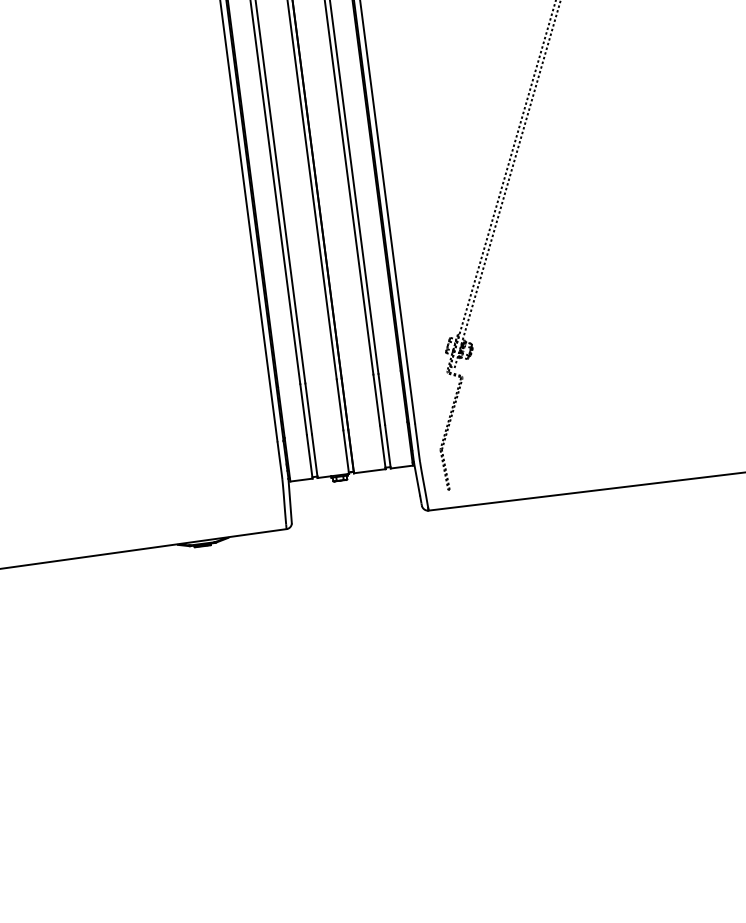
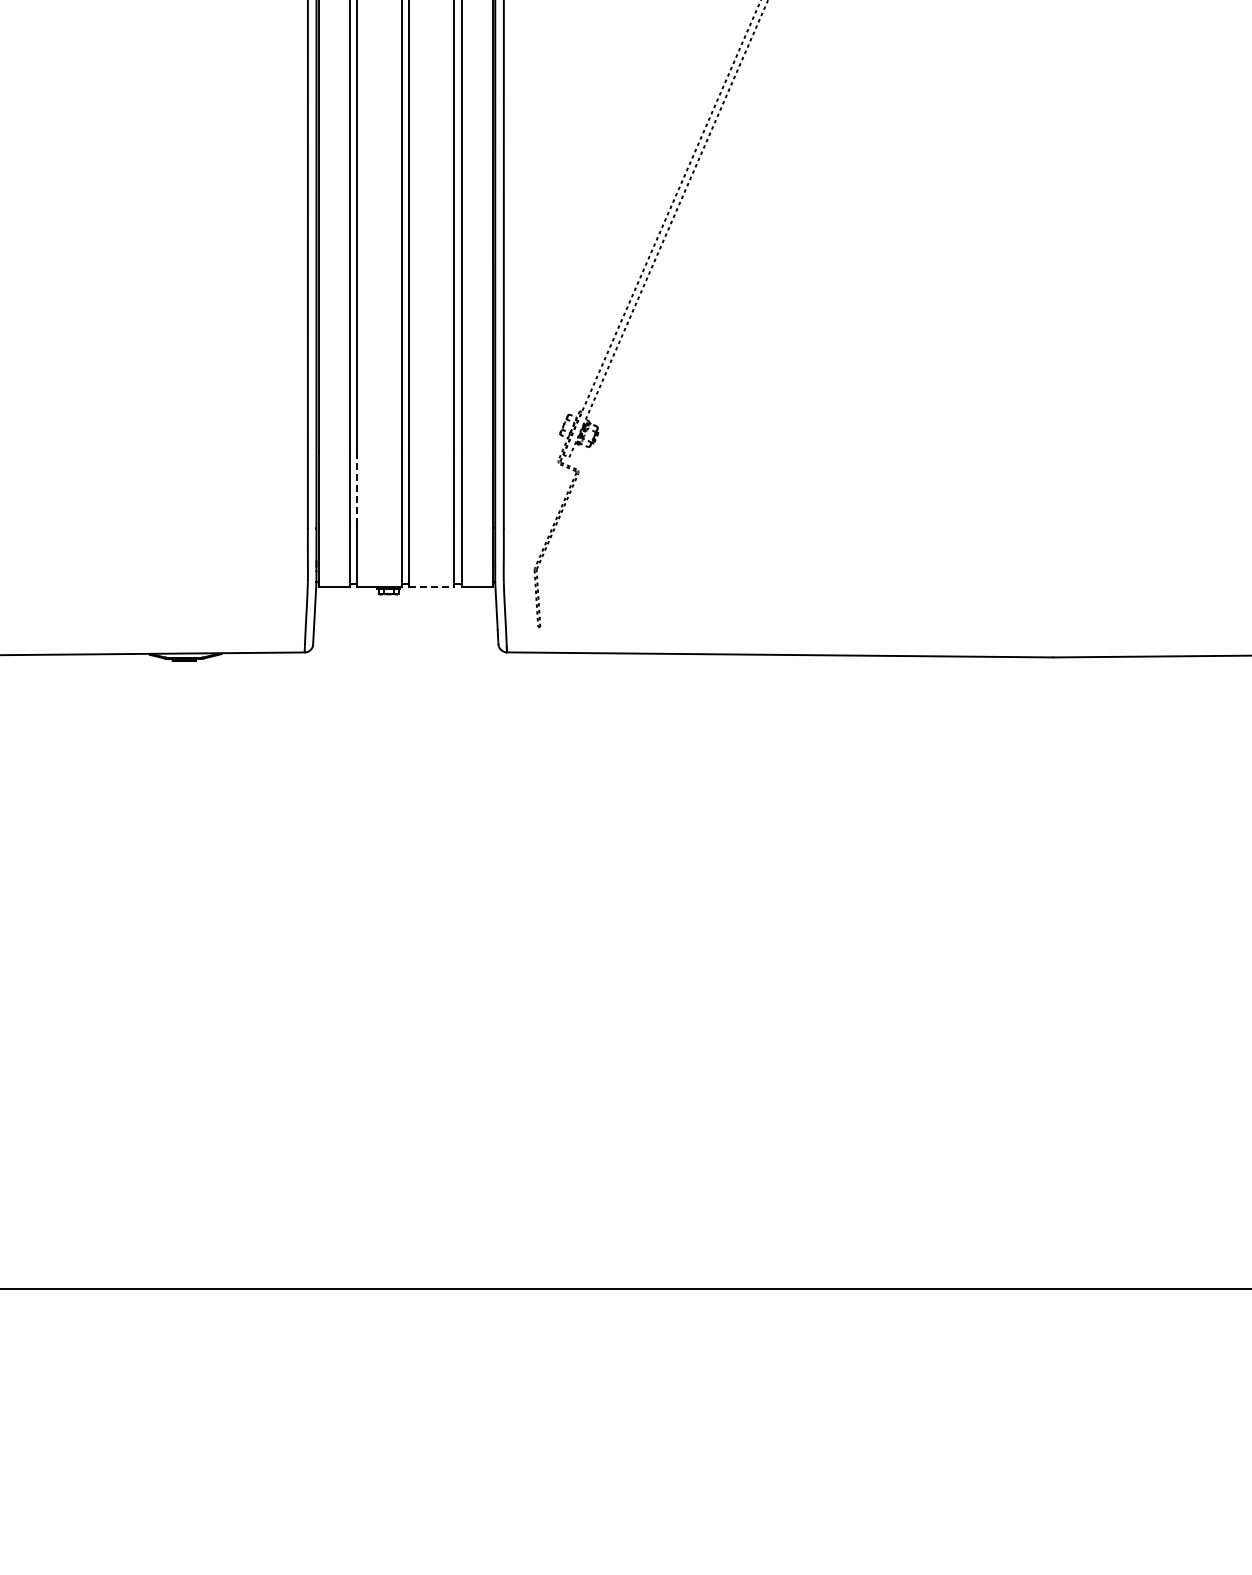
line: (308, 409) -> (357, 488), solid -> dashed
line: (369, 471) -> (431, 586), solid -> dashed

